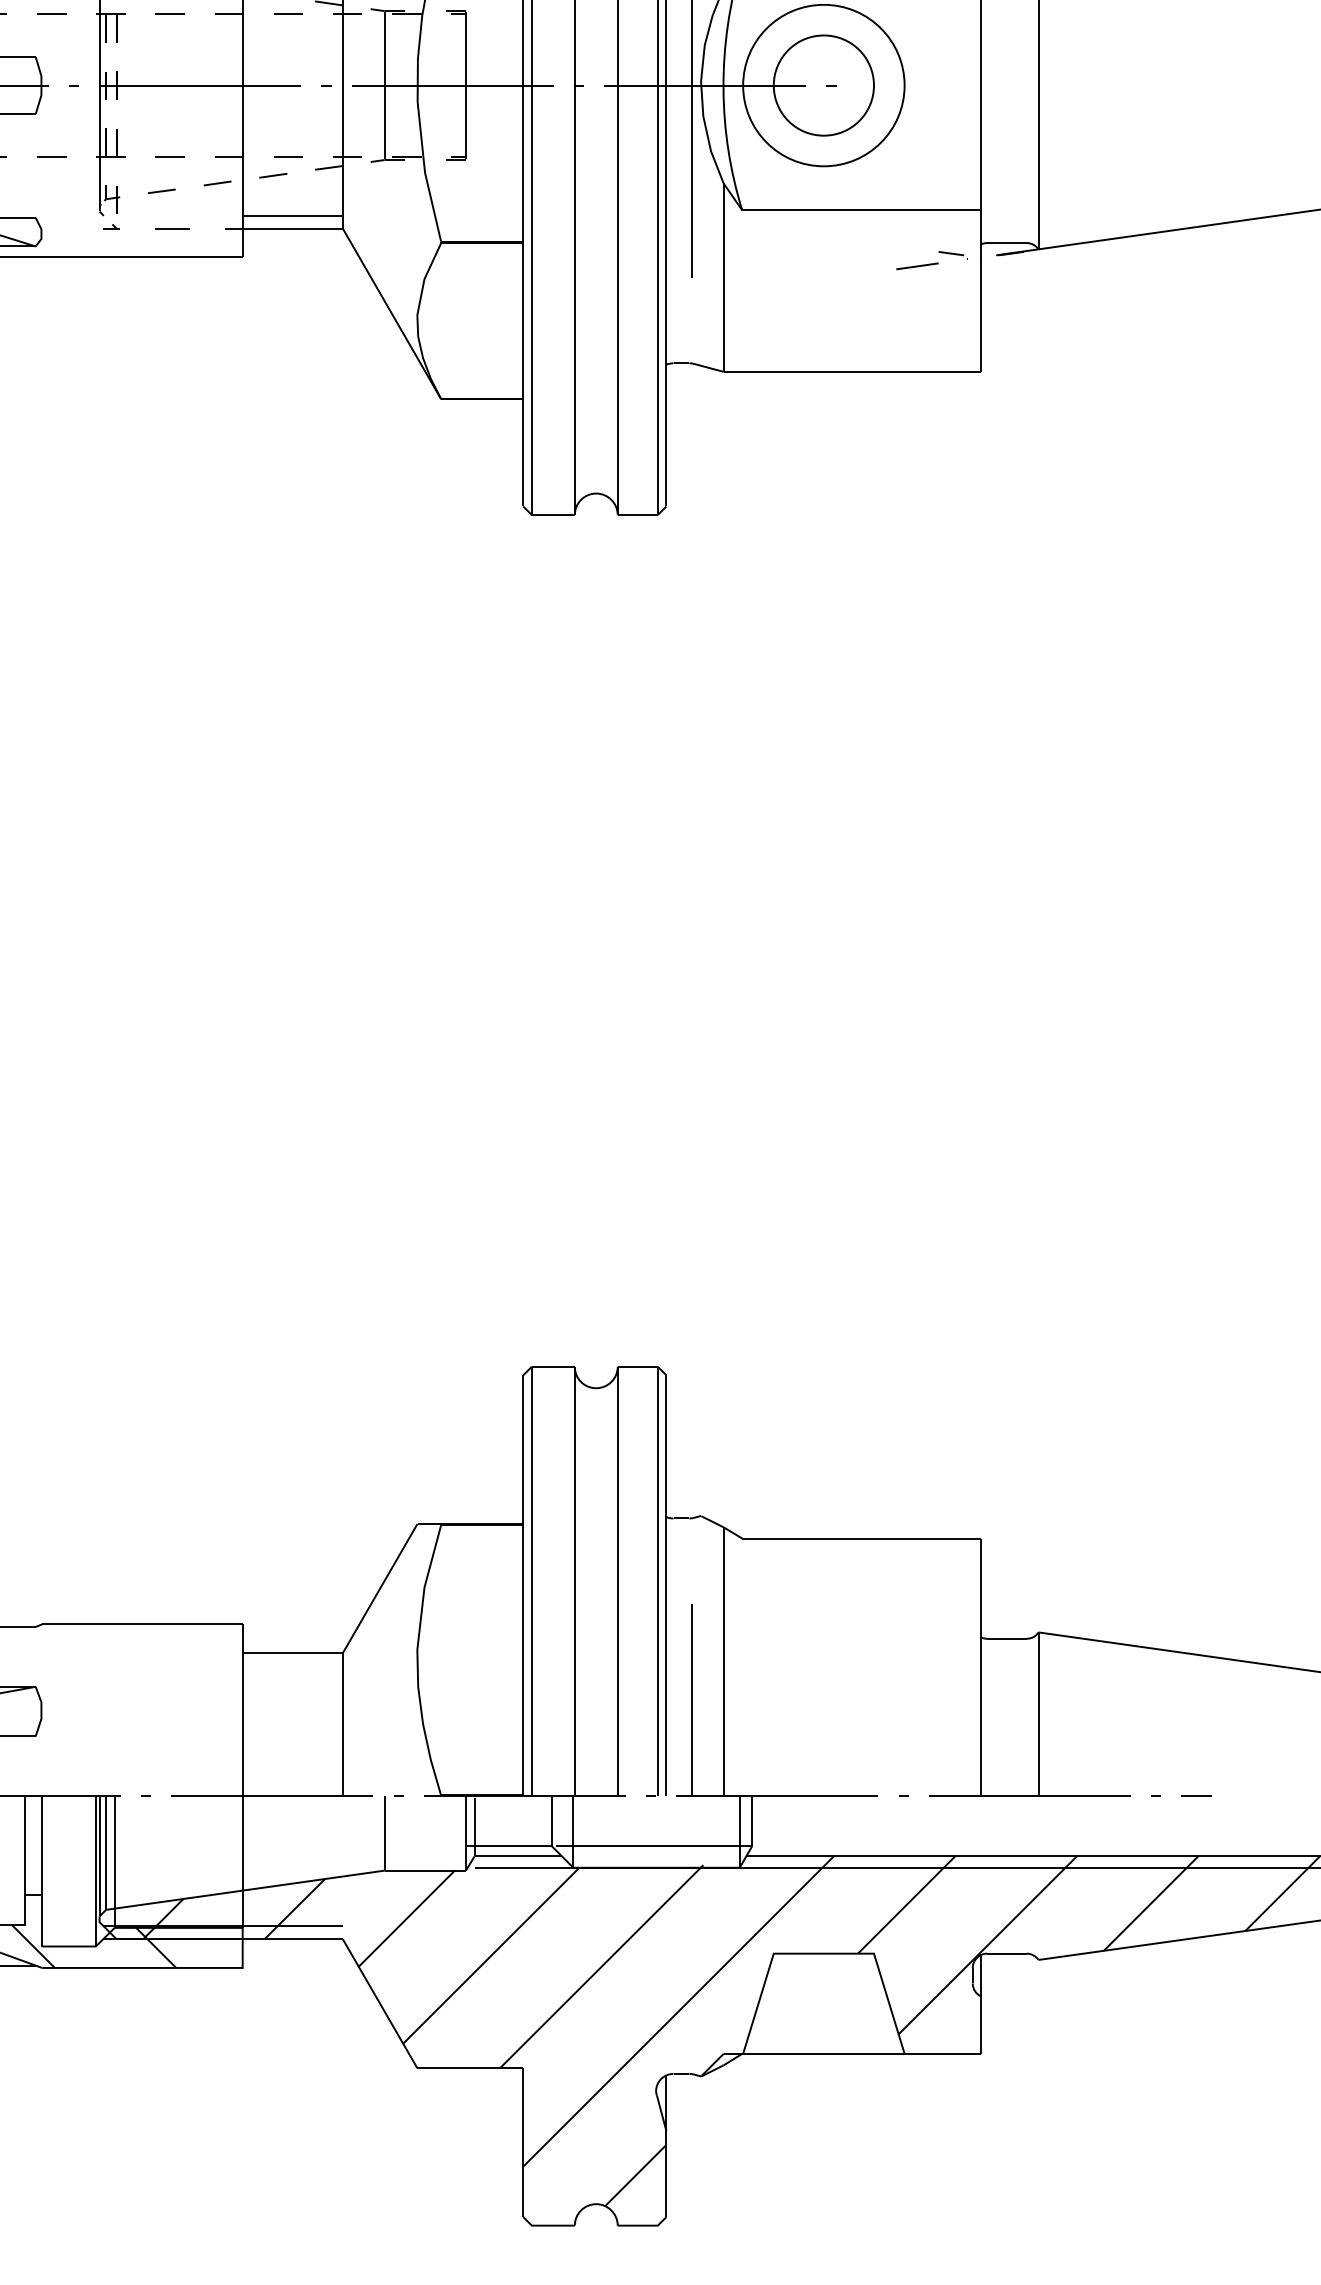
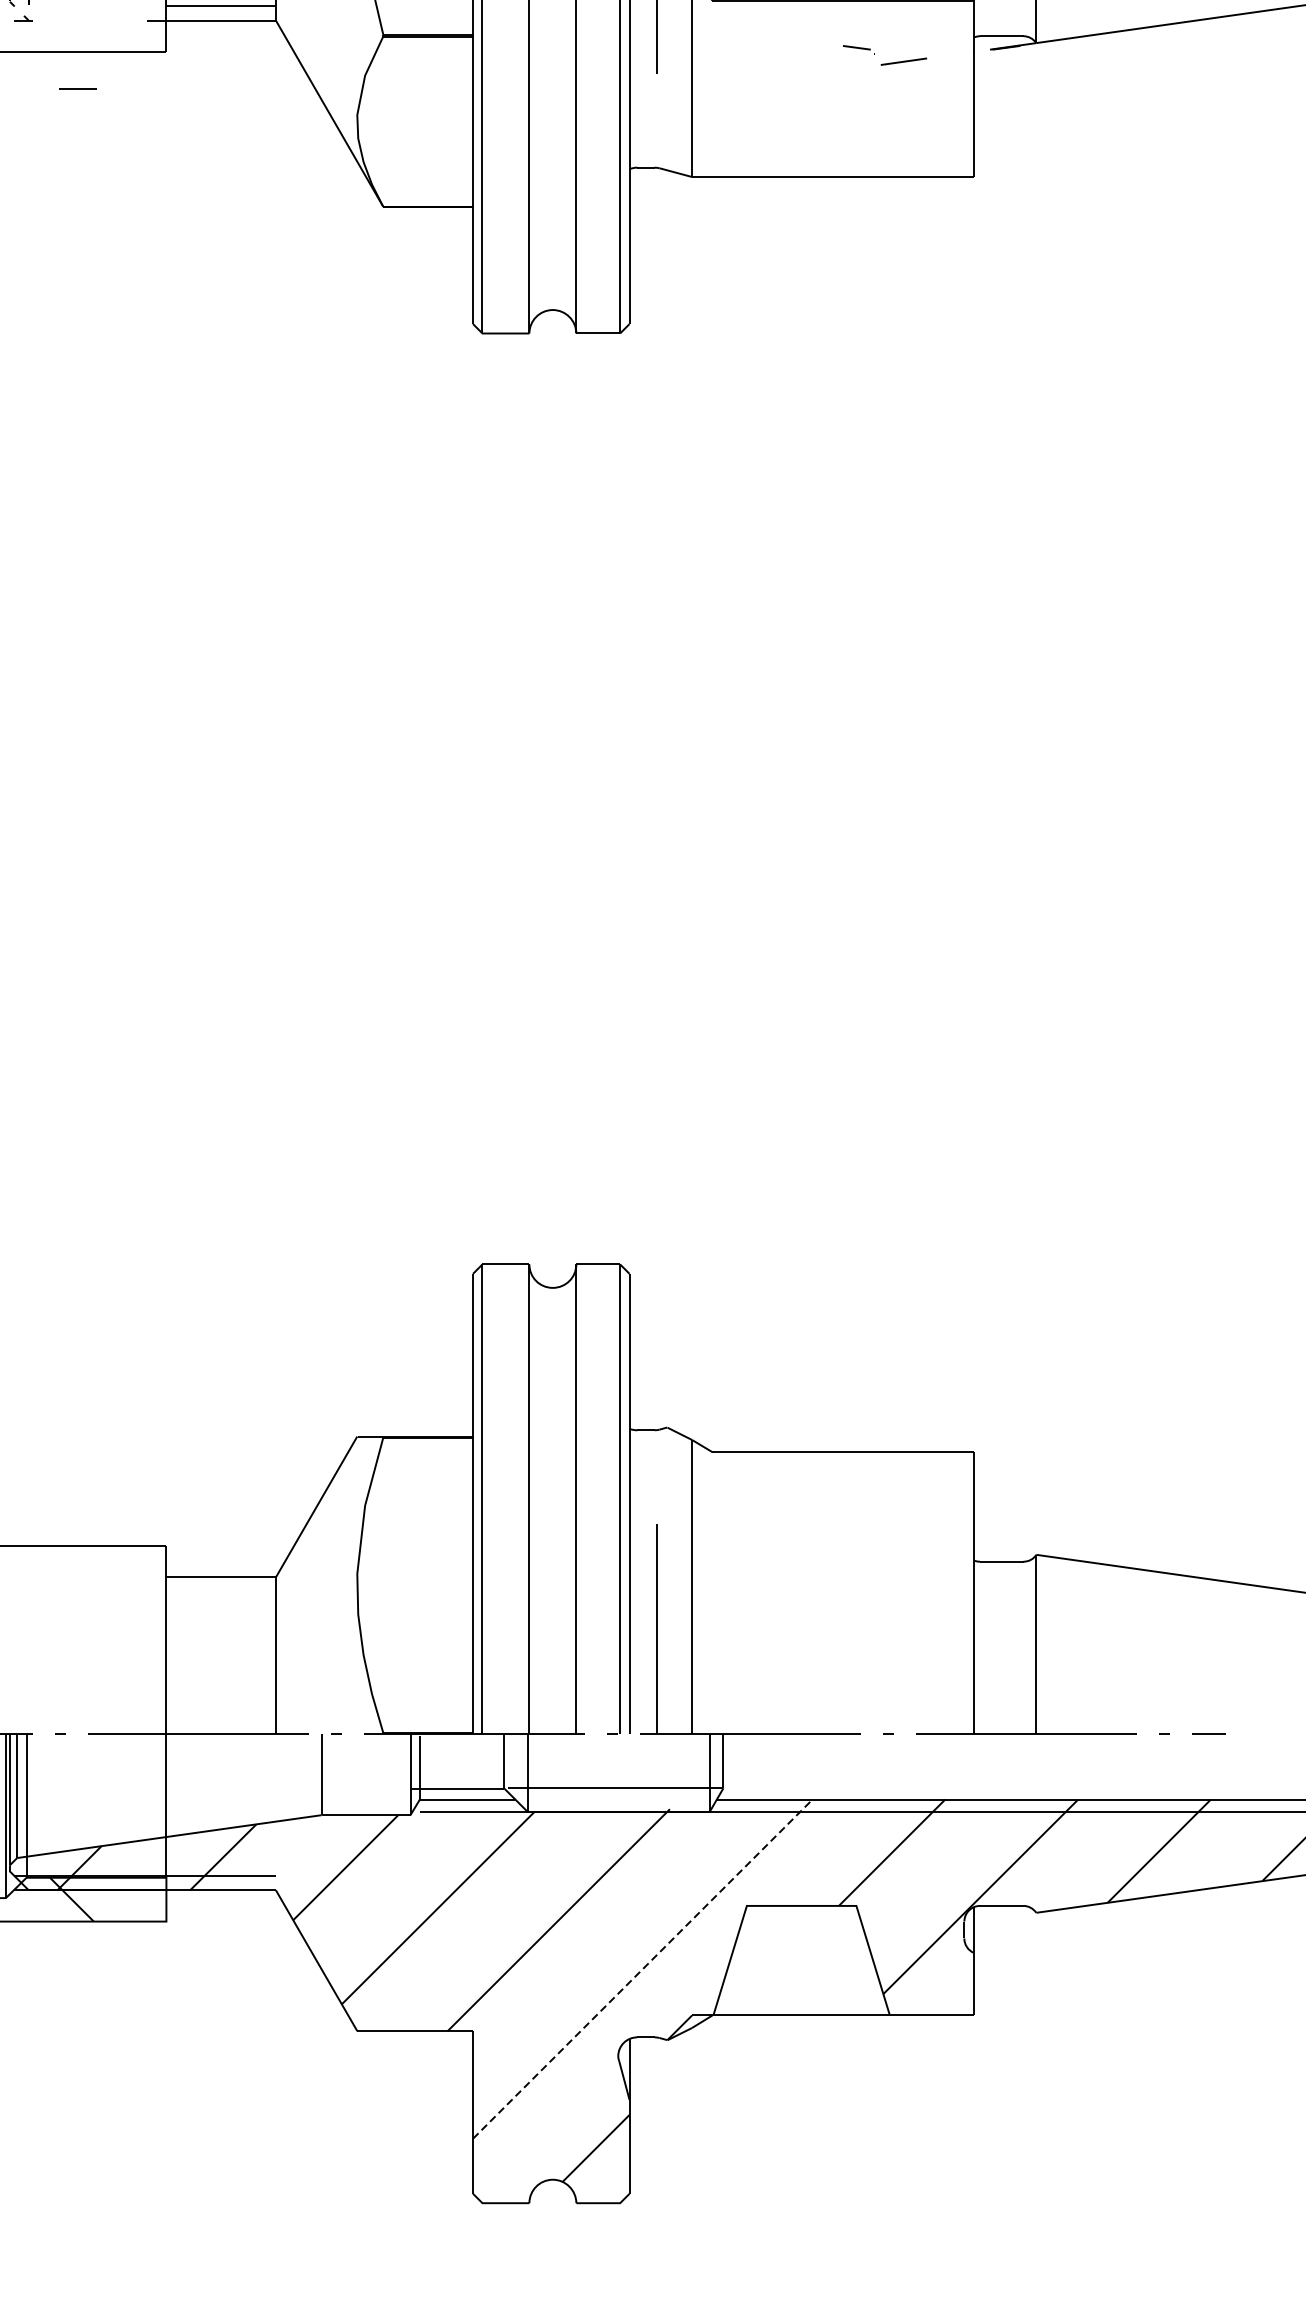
line: (172, 228) -> (77, 89), moved
part: (952, 255) -> (858, 49), moved
line: (678, 2011) -> (642, 1969), solid -> dashed

